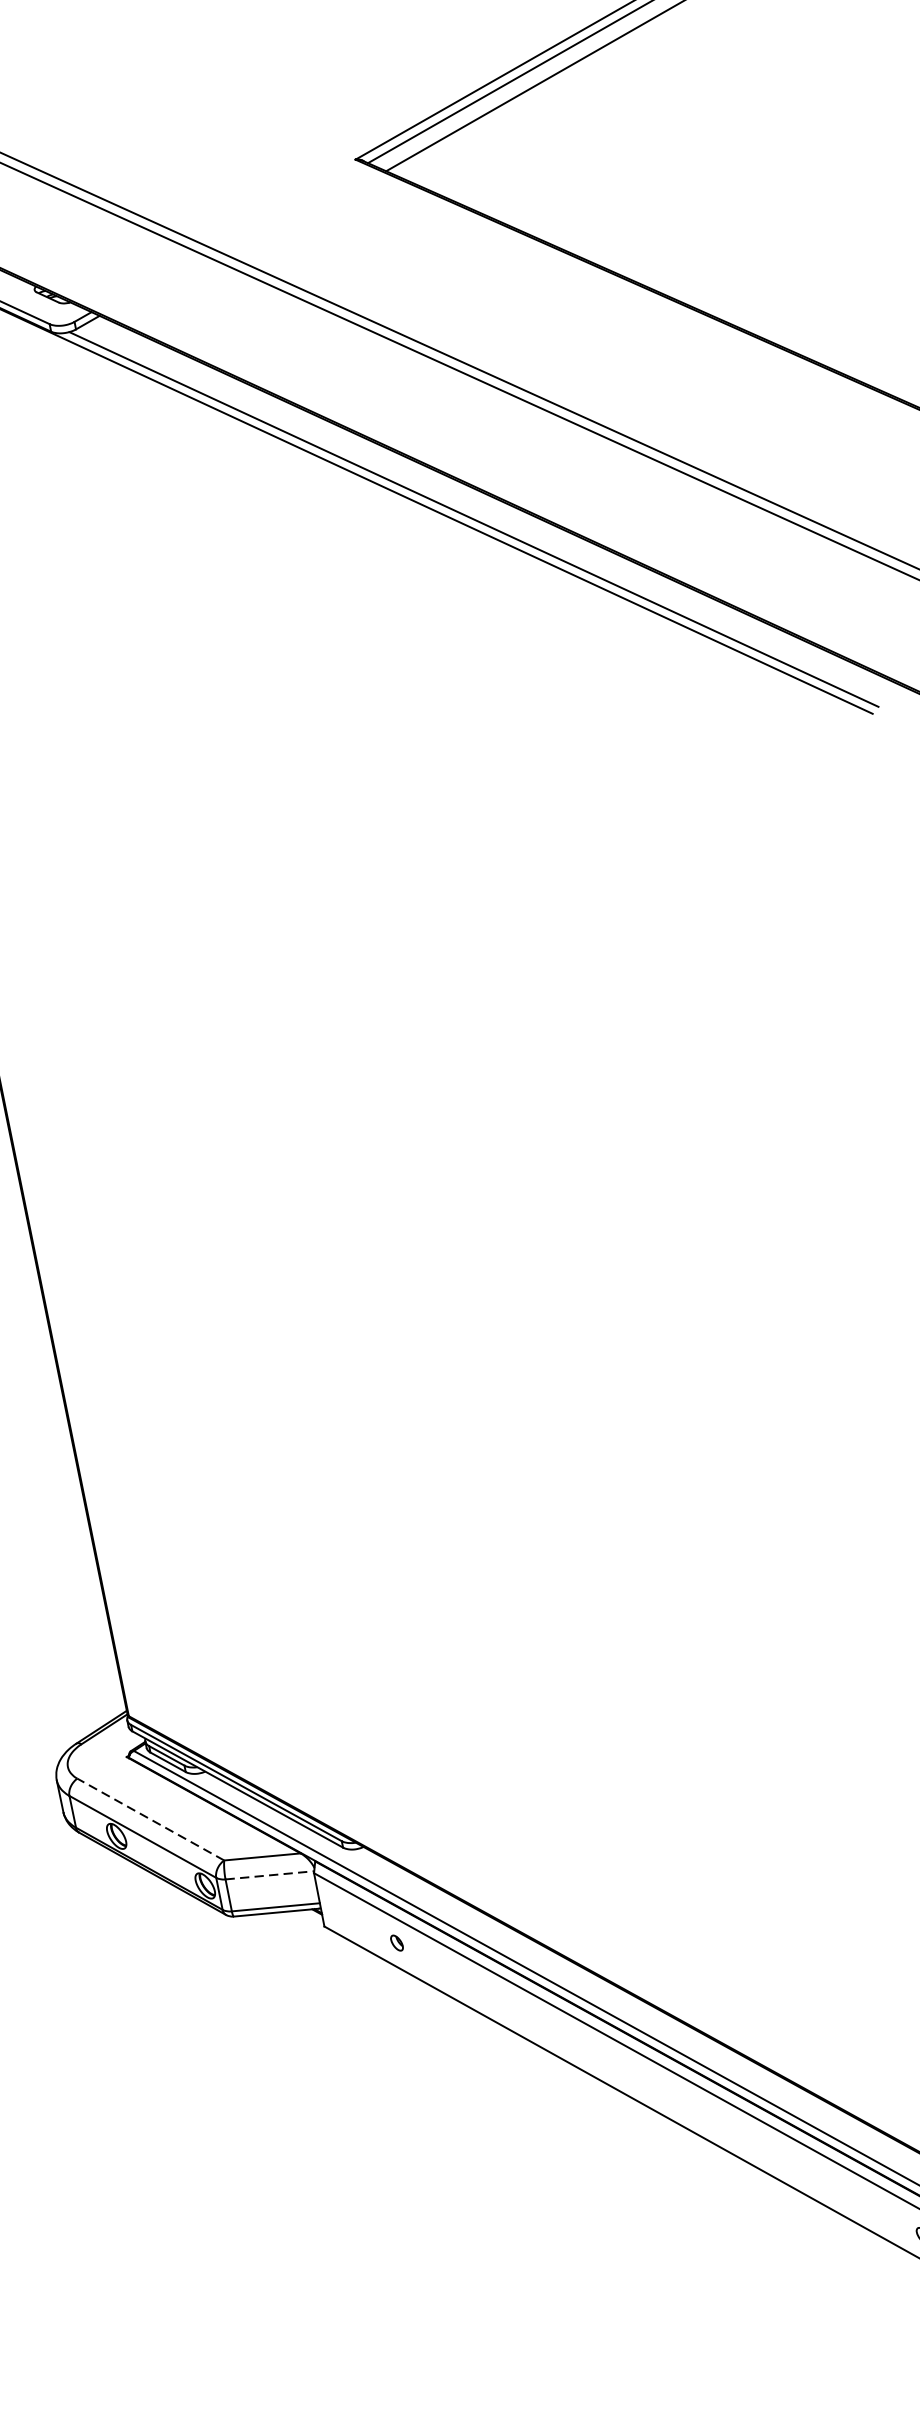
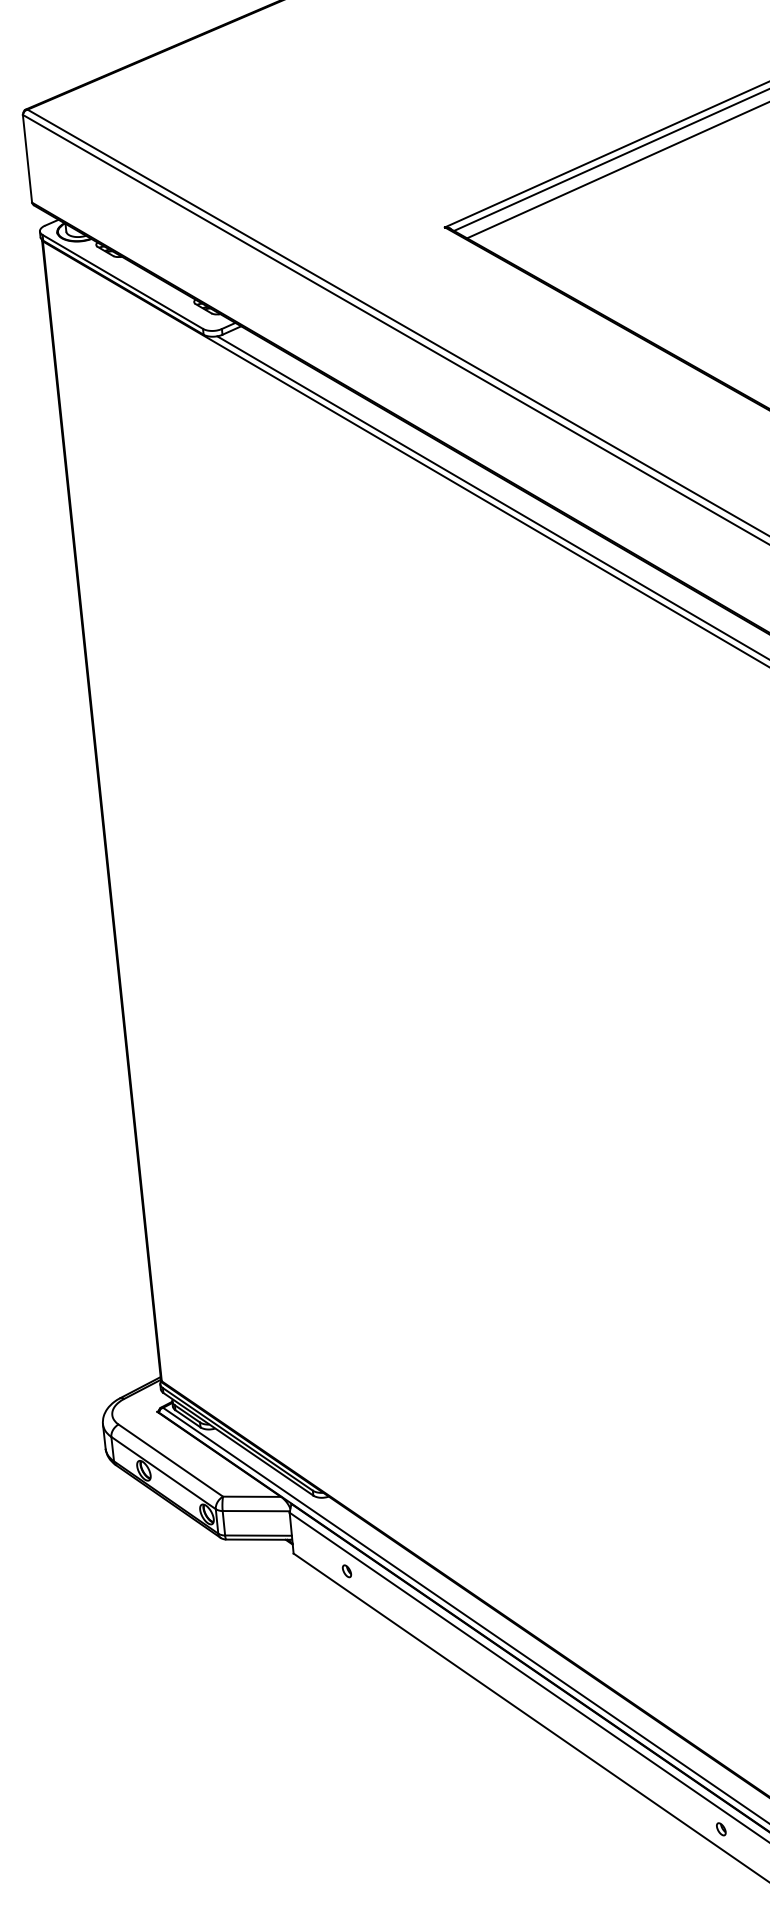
line: (150, 1819) -> (170, 1460), dashed -> solid
line: (270, 1875) -> (256, 1511), dashed -> solid

